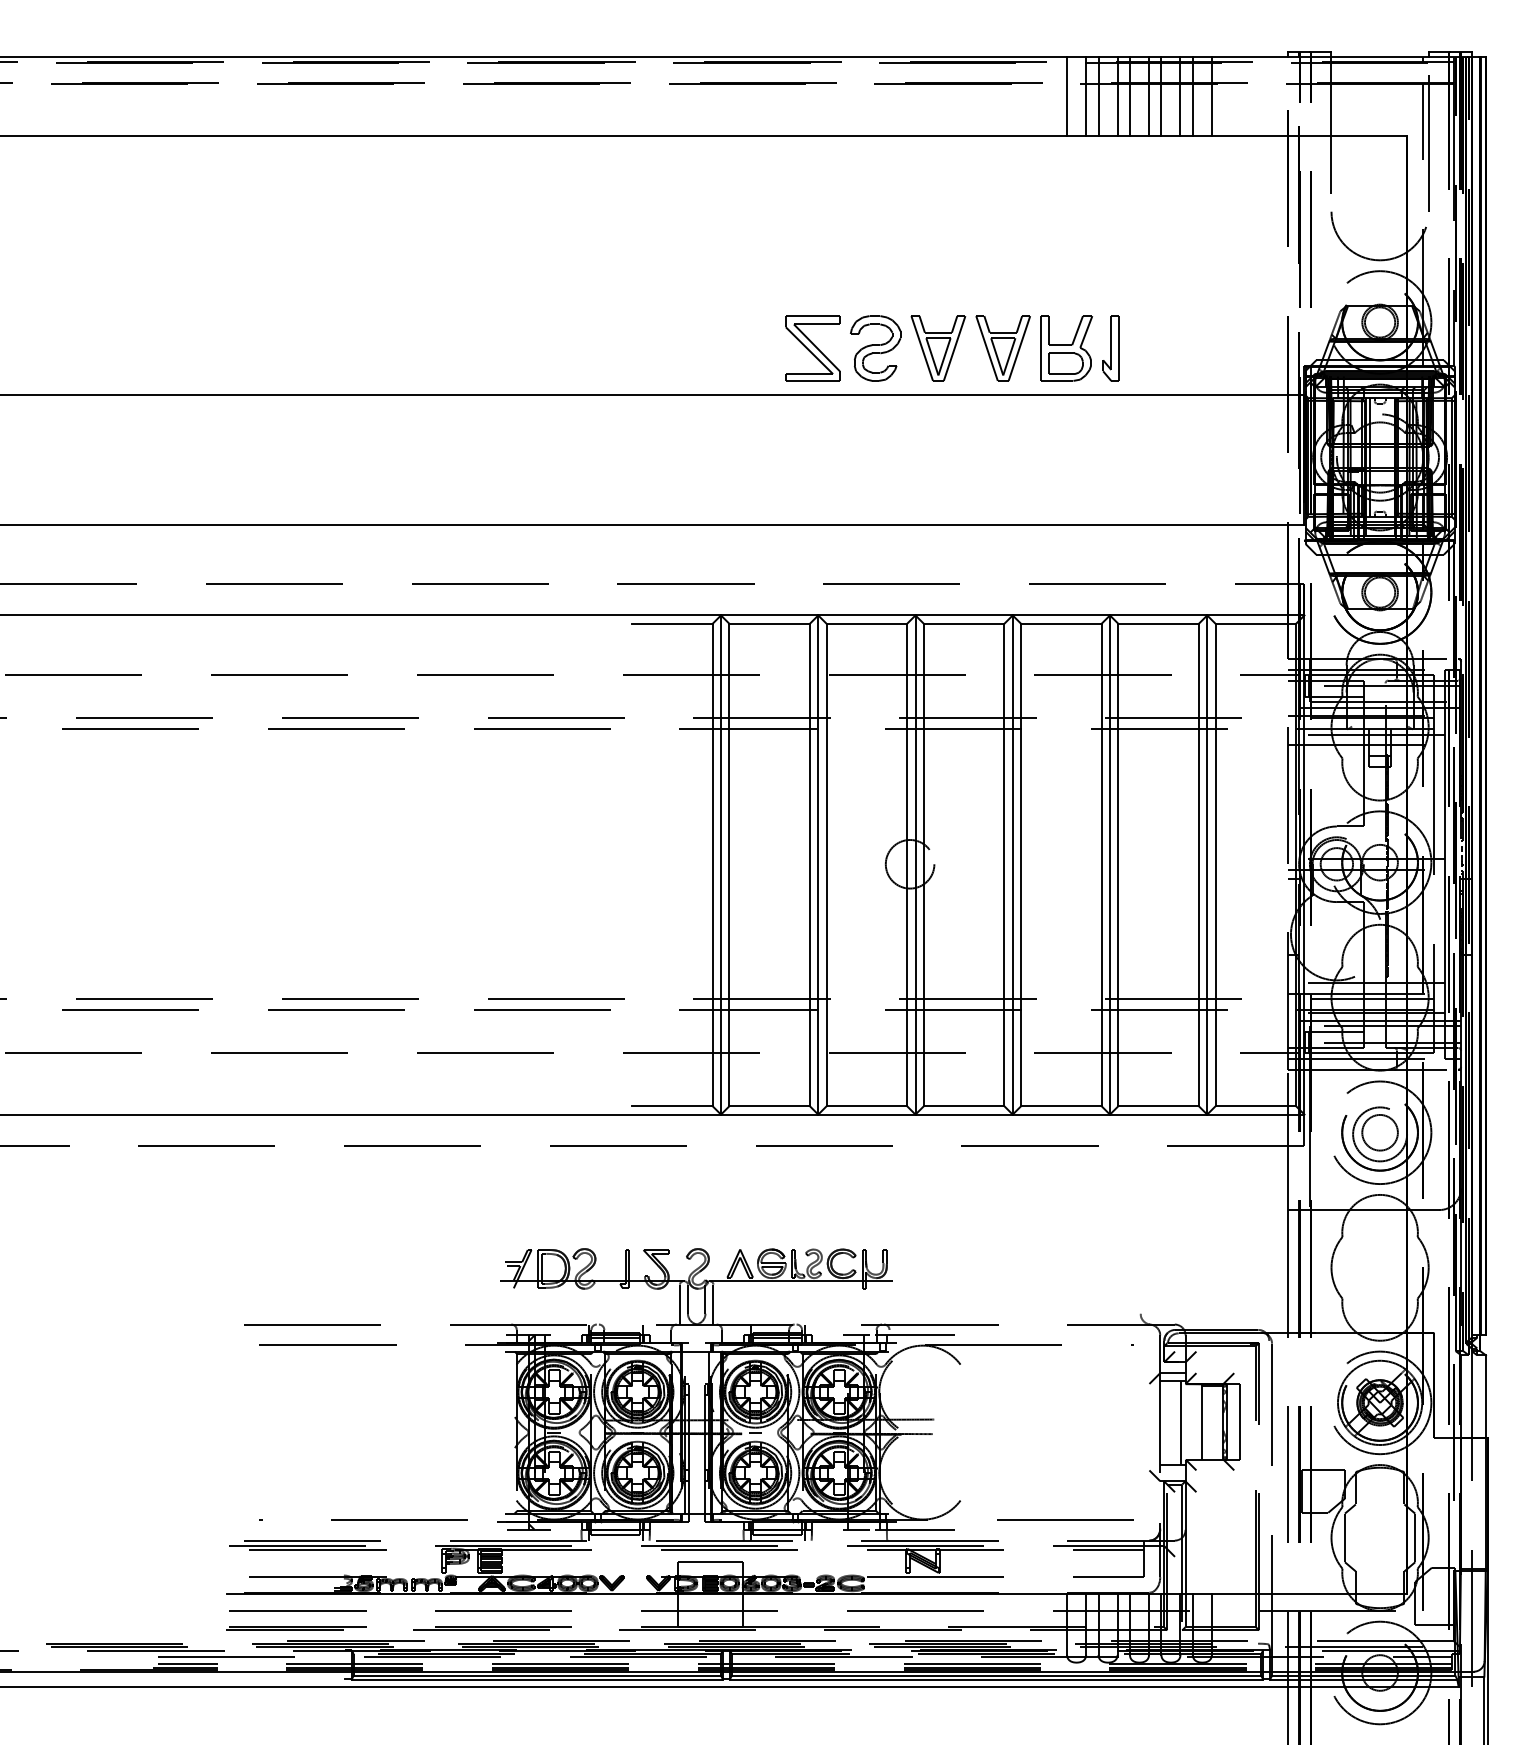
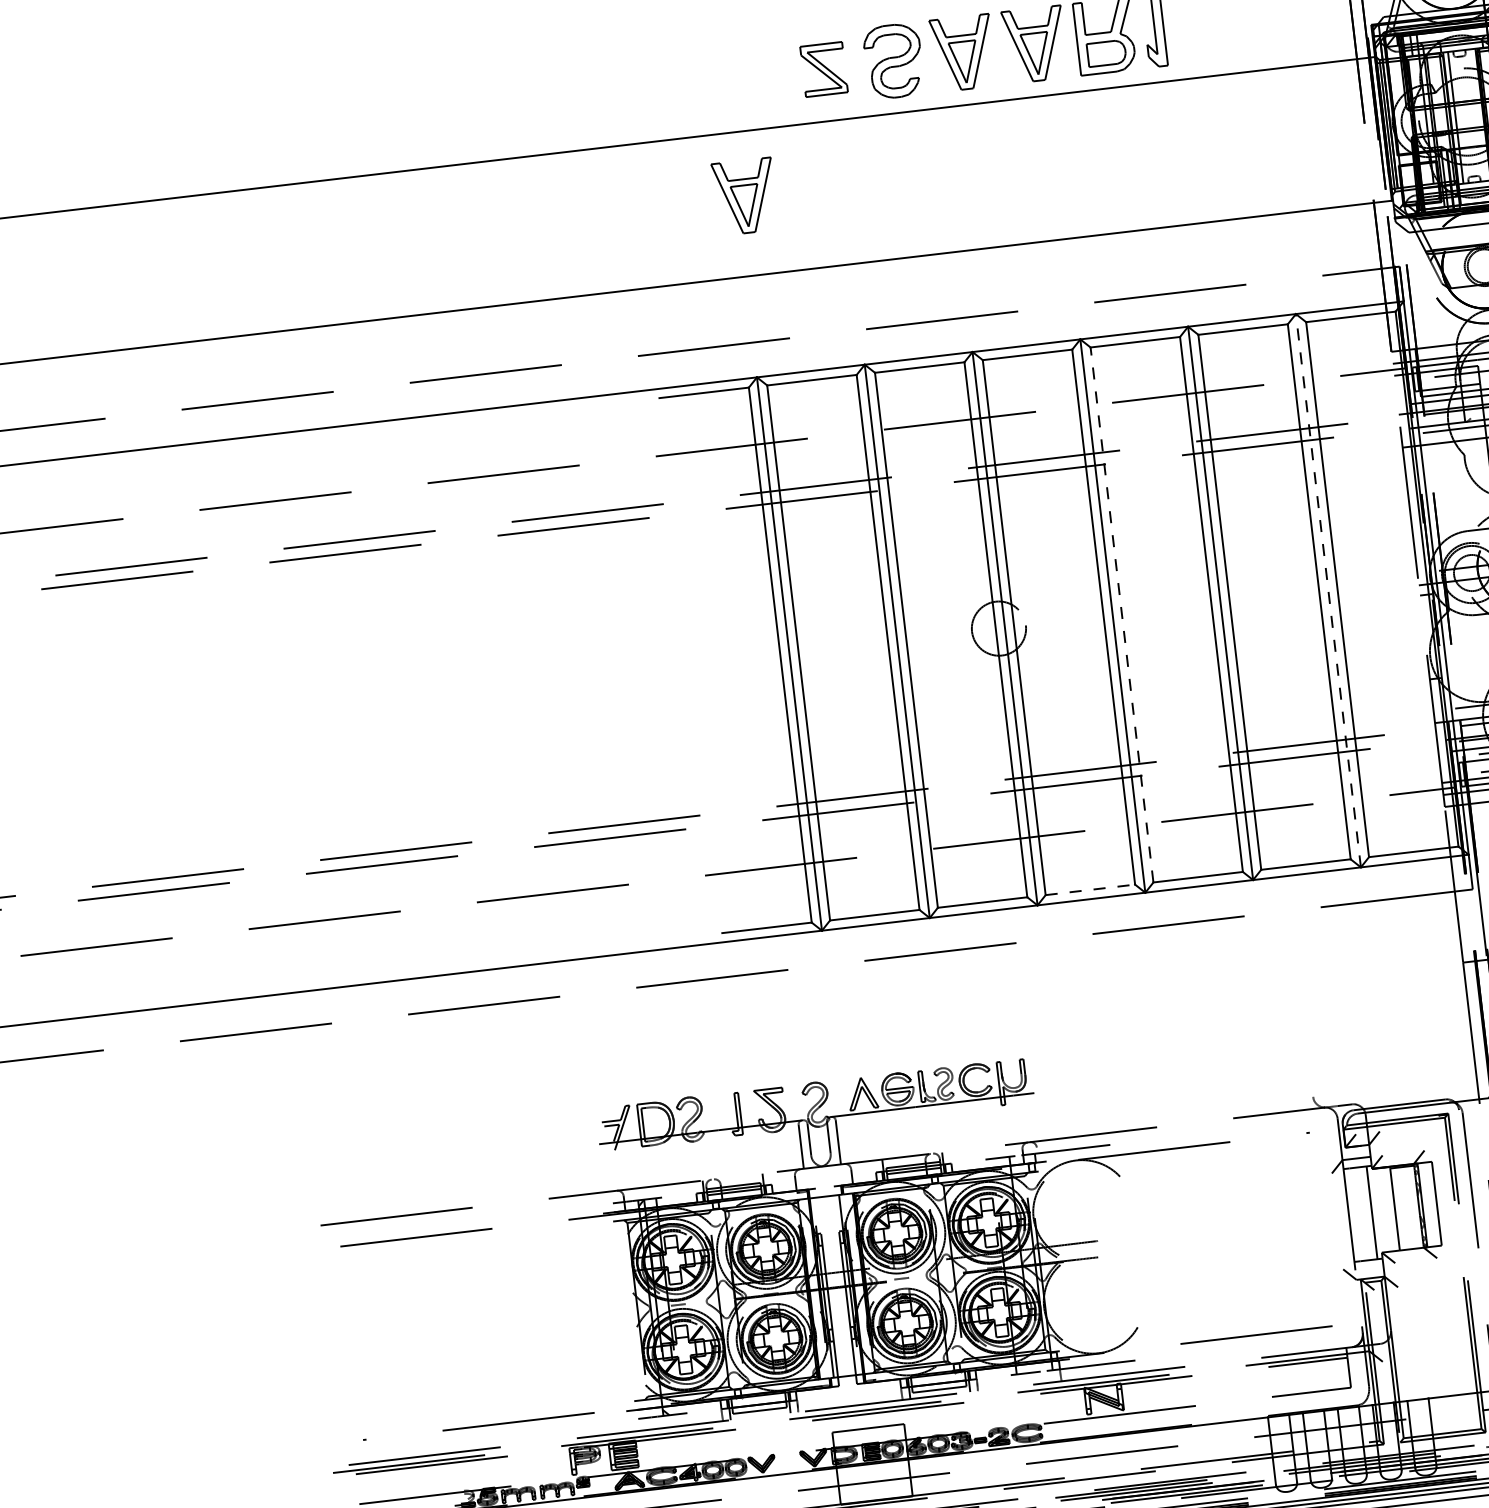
part: (812, 348) -> (823, 69), size x0.7
part: (729, 453) -> (745, 196), added
line: (1021, 864) -> (1122, 614), solid -> dashed
line: (1207, 865) -> (1328, 591), solid -> dashed
line: (964, 1106) -> (1090, 890), solid -> dashed

